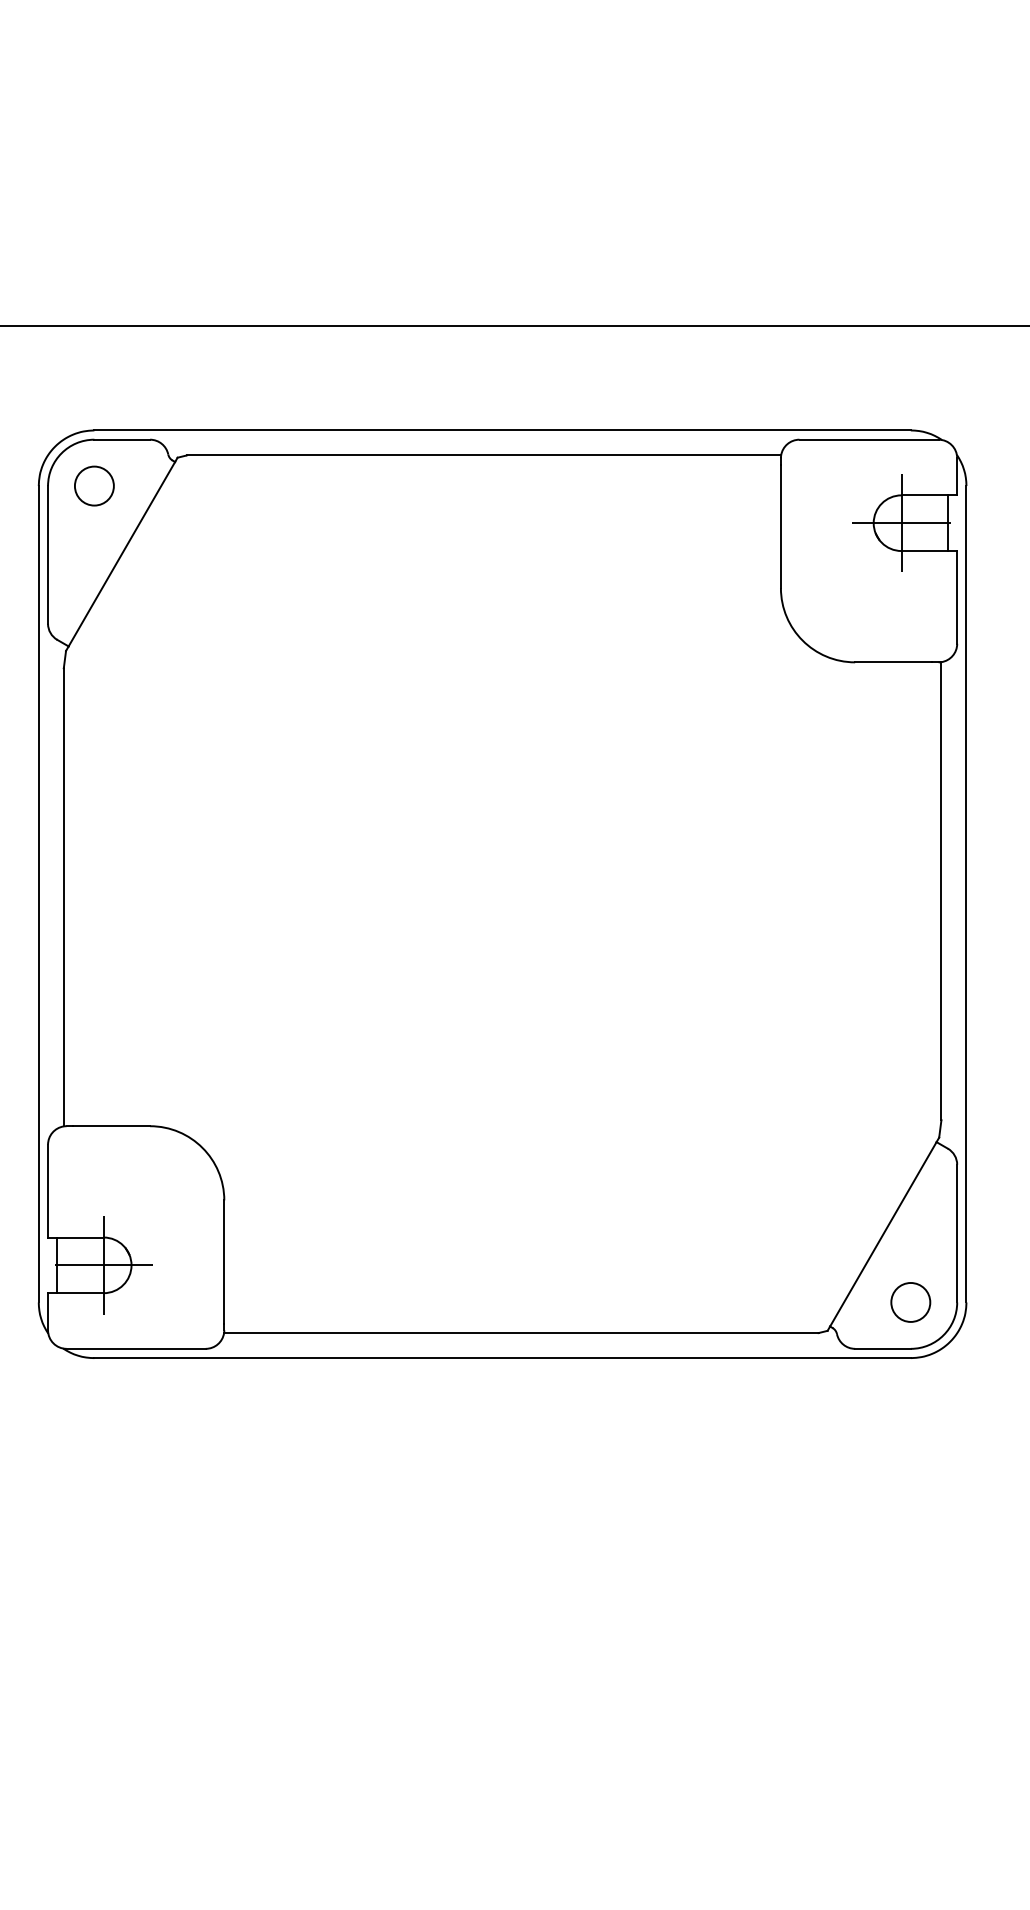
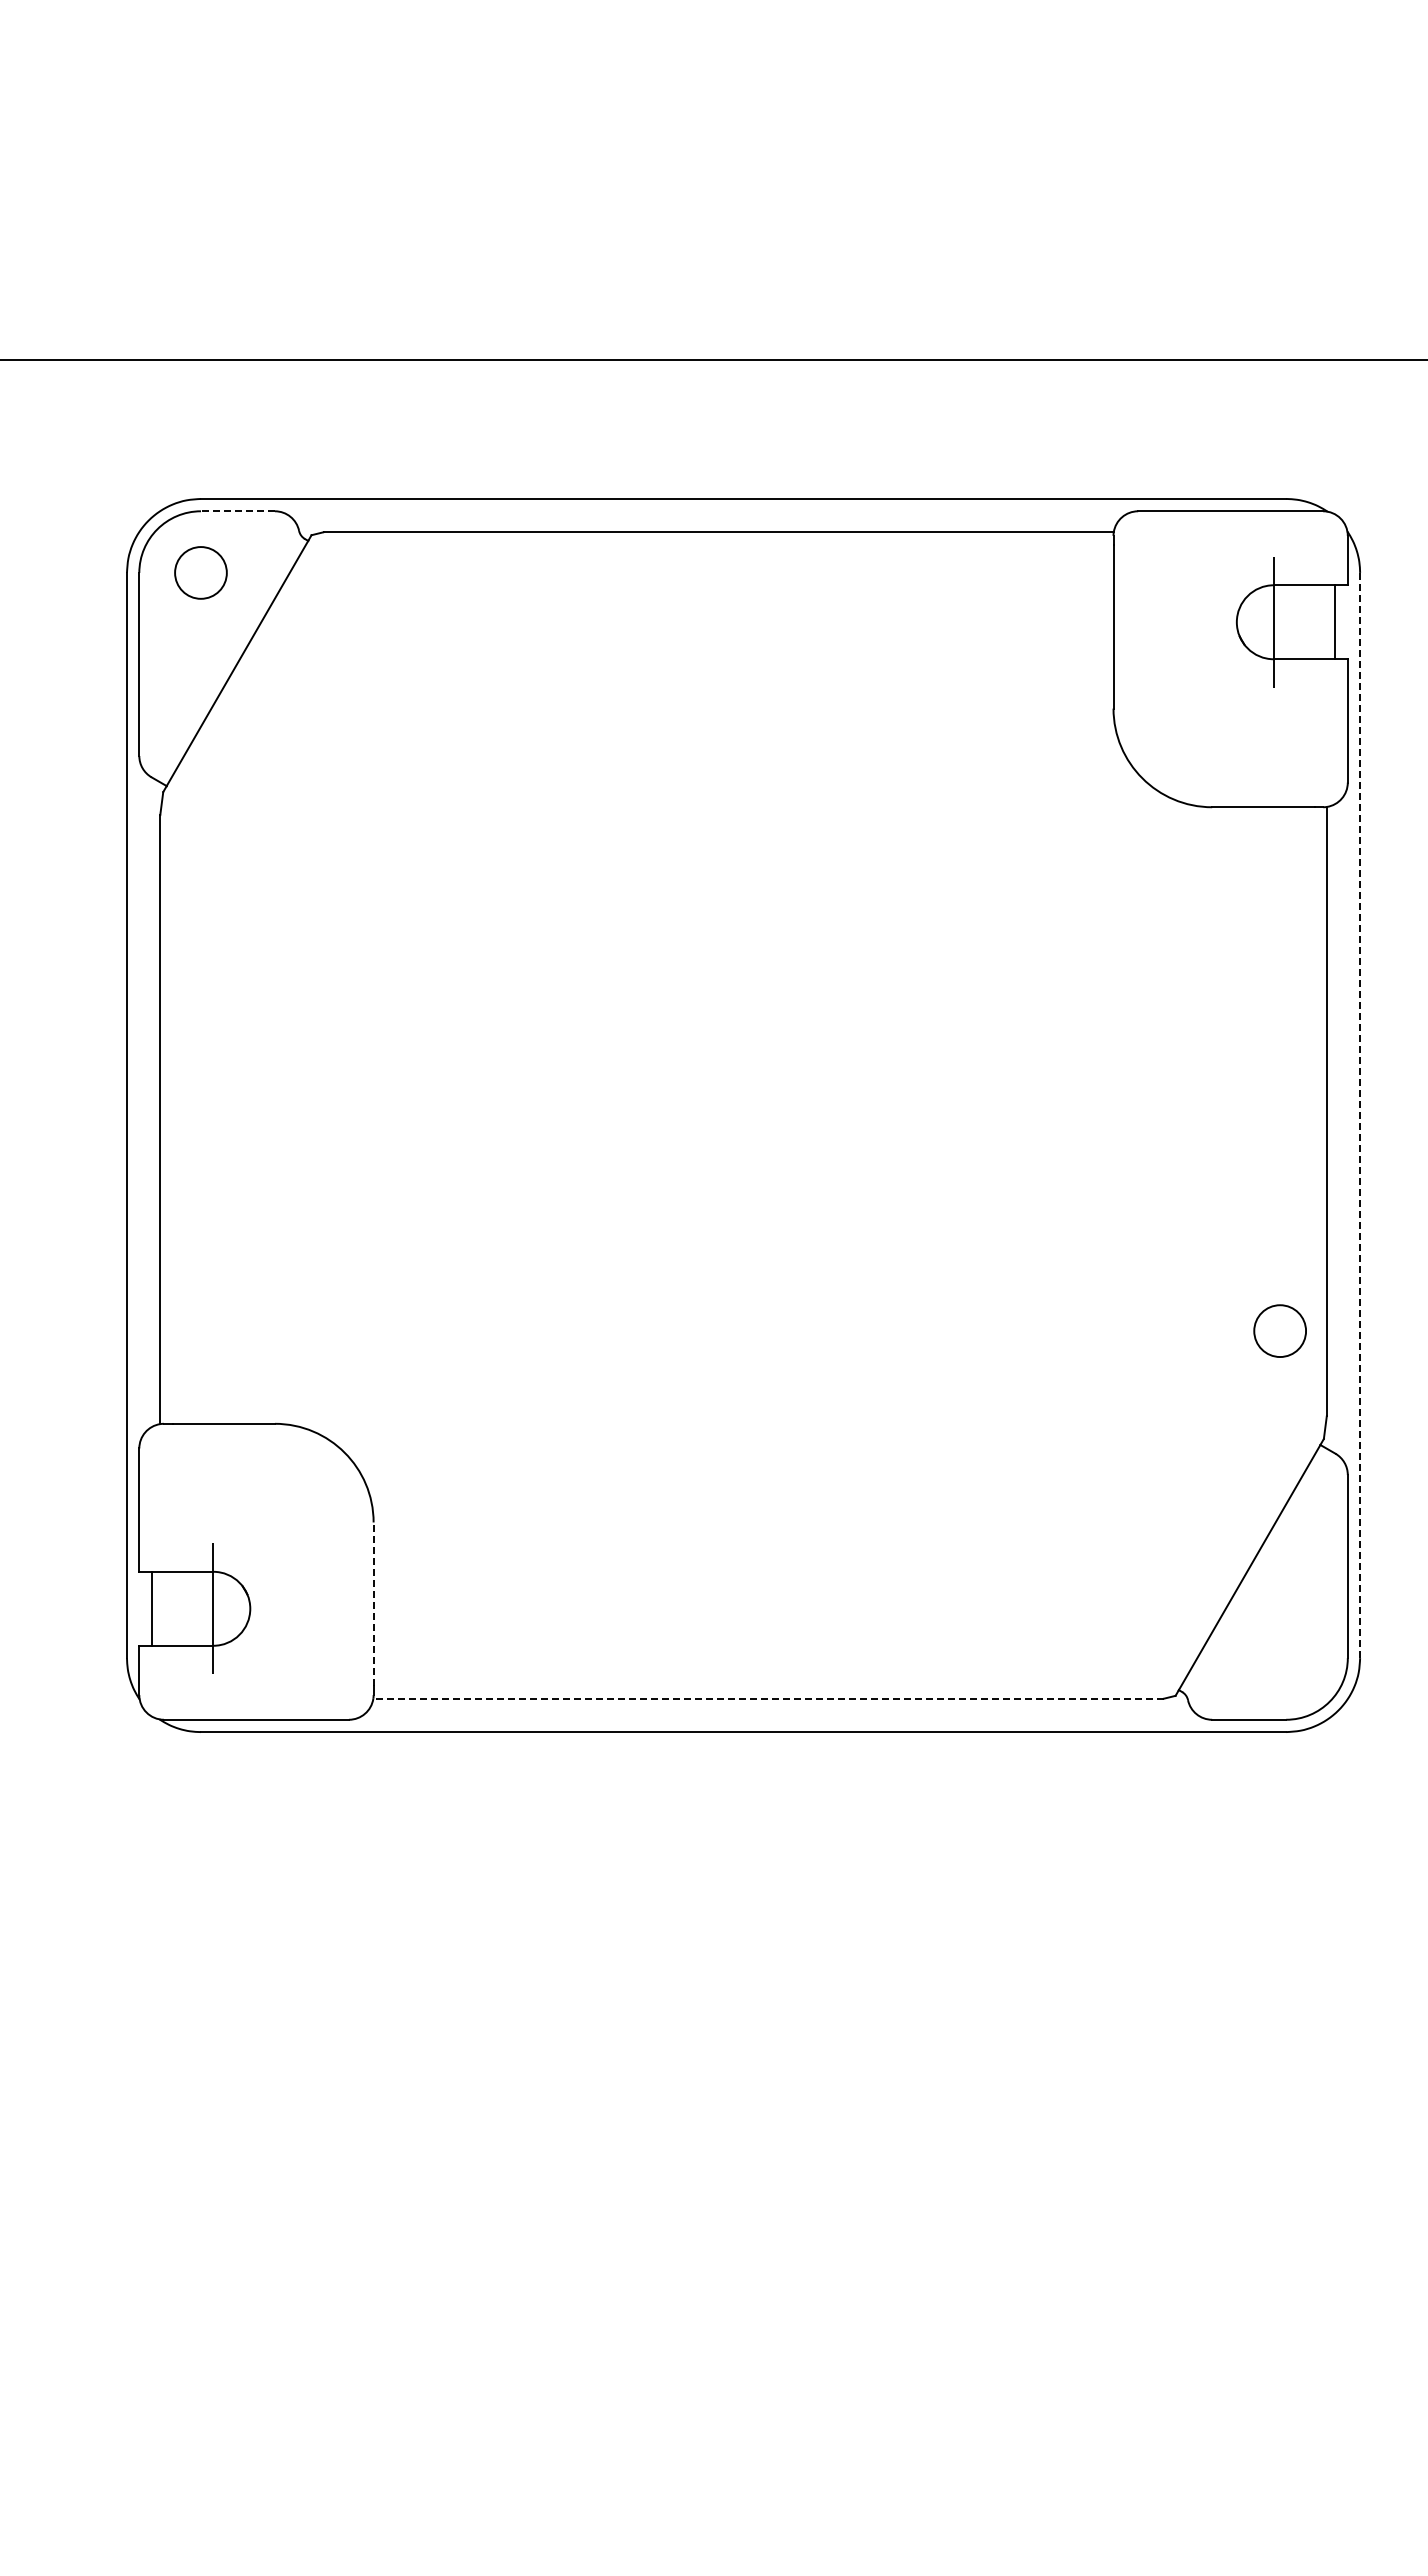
line: (121, 439) -> (237, 511), solid -> dashed
line: (901, 523) -> (1273, 622), removed
line: (966, 894) -> (1360, 1115), solid -> dashed
line: (224, 1261) -> (373, 1603), solid -> dashed
line: (103, 1265) -> (212, 1608), removed
circle: (910, 1302) -> (1279, 1330), moved
line: (520, 1332) -> (767, 1698), solid -> dashed

